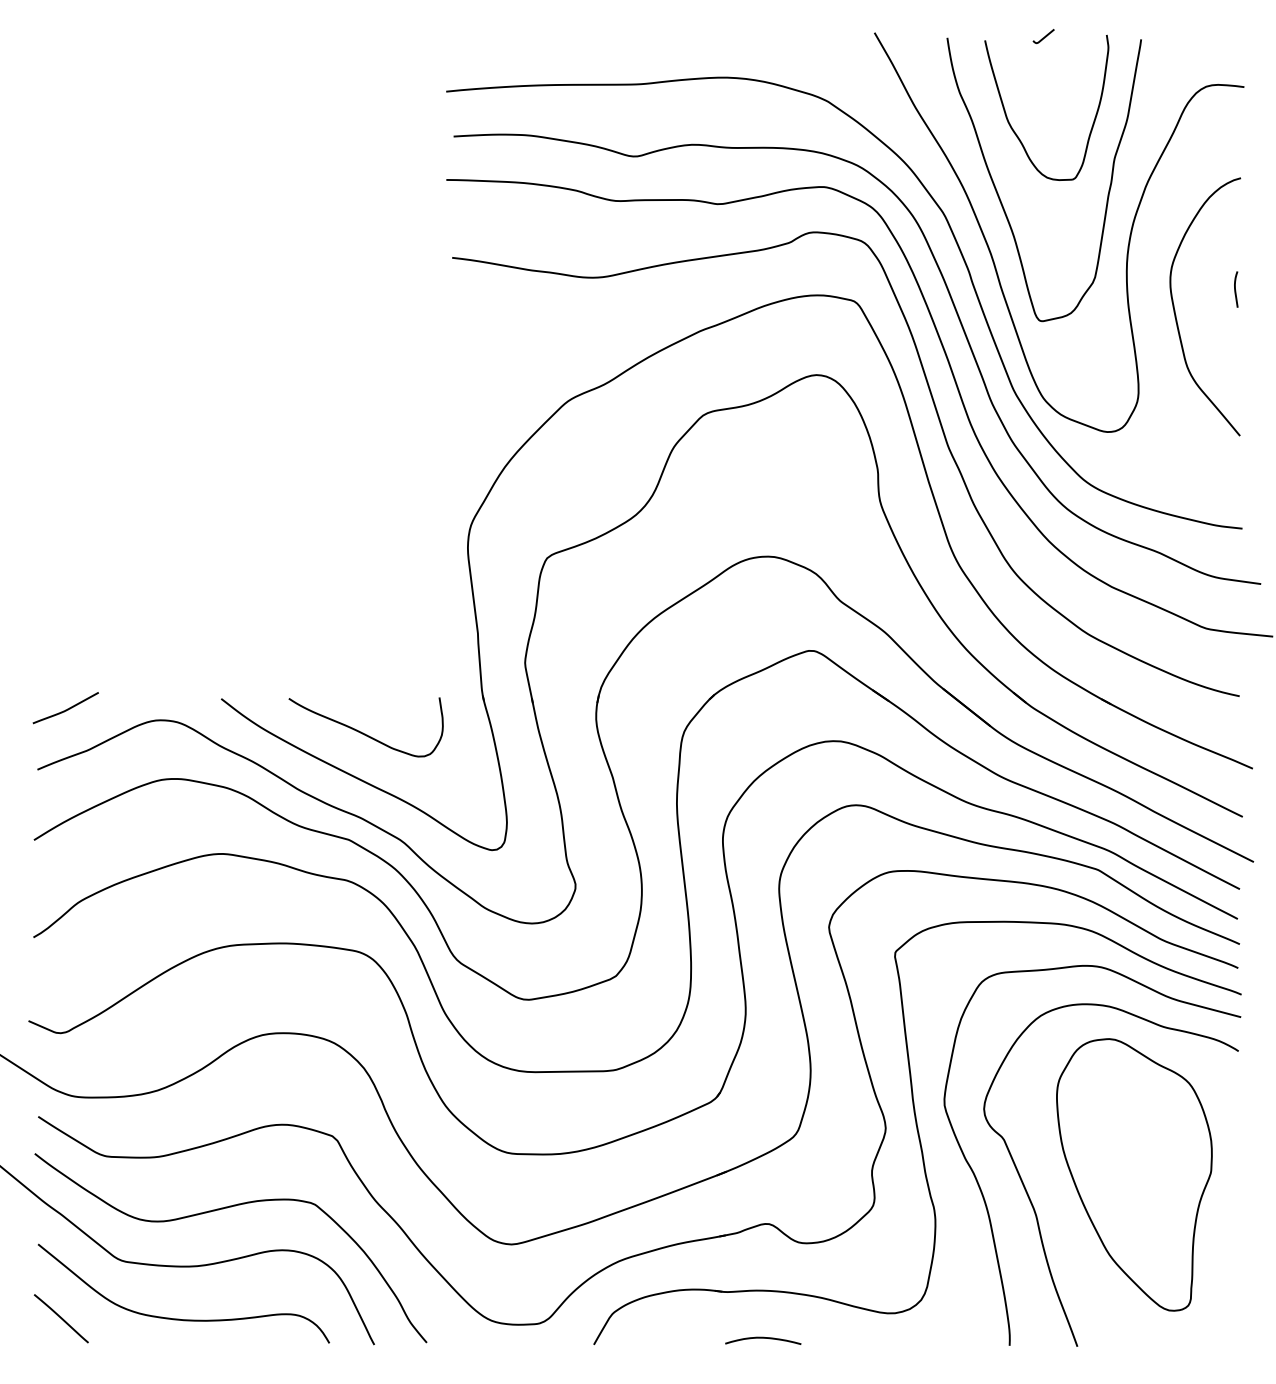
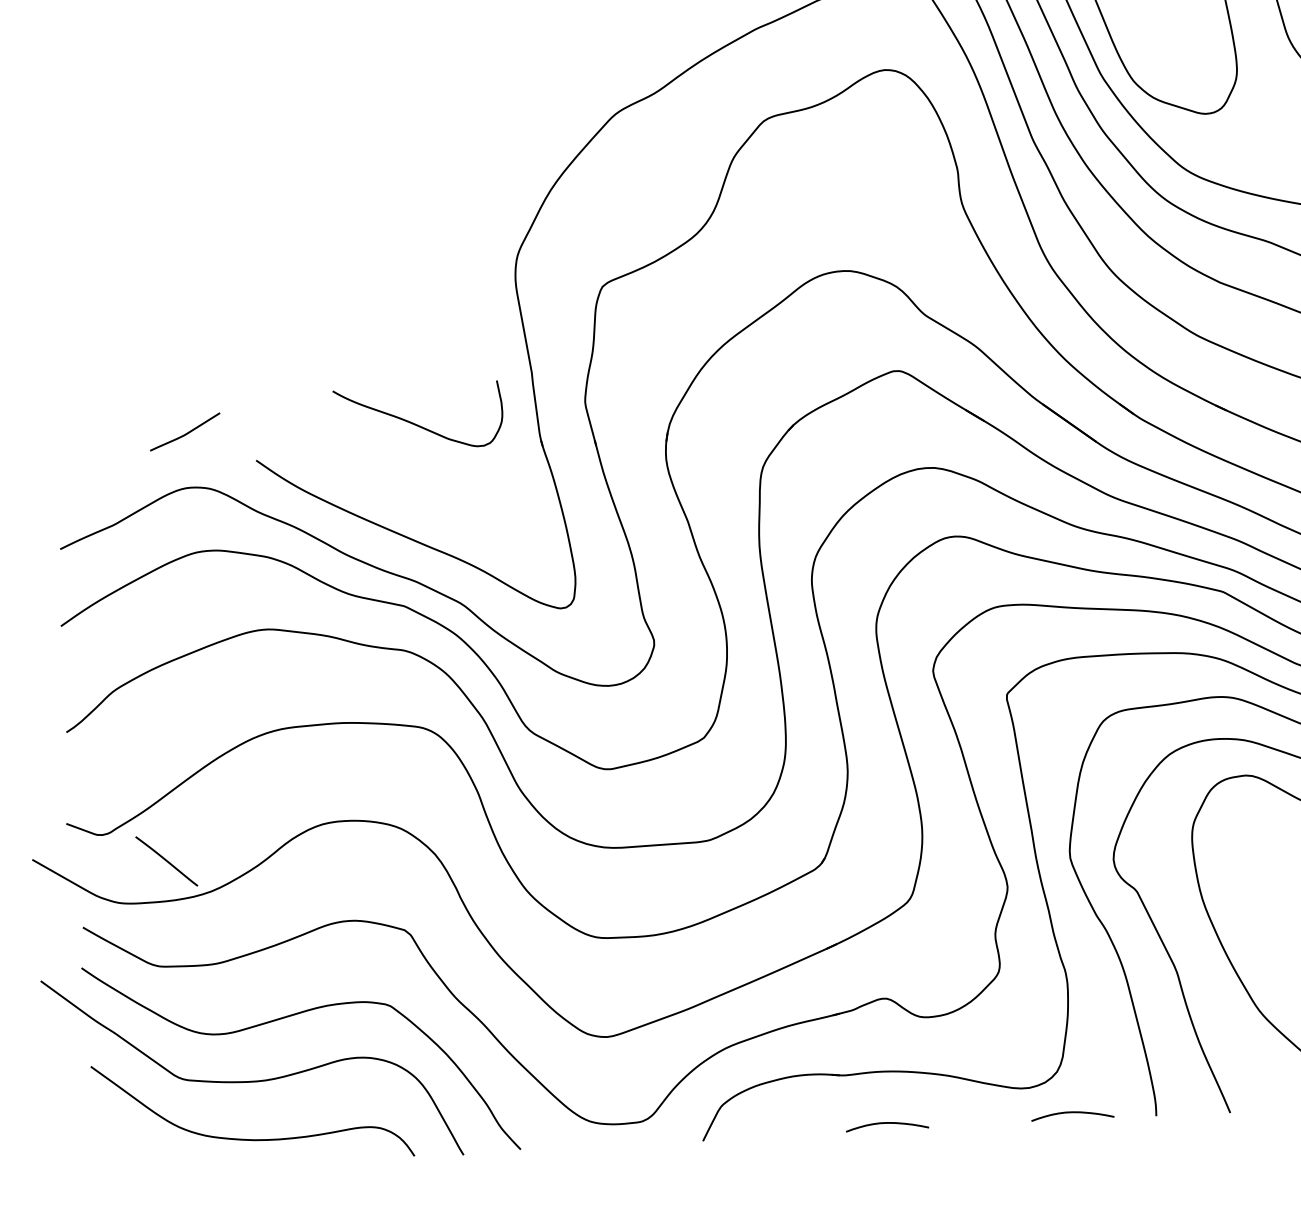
curve: (65, 709) -> (184, 433), moved
curve: (363, 732) -> (416, 423), moved
line: (60, 1318) -> (165, 861), moved
curve: (933, 1338) -> (1072, 1113), added

